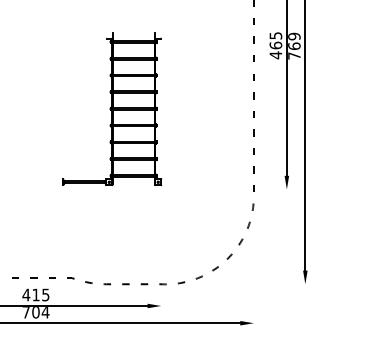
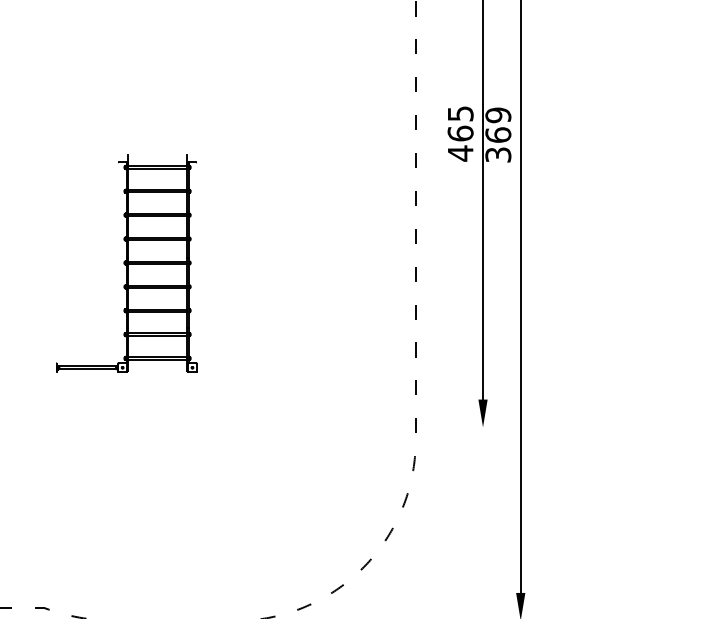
text: (294, 55) -> (498, 153), 769 -> 369
part: (112, 108) -> (127, 262), size x0.7

